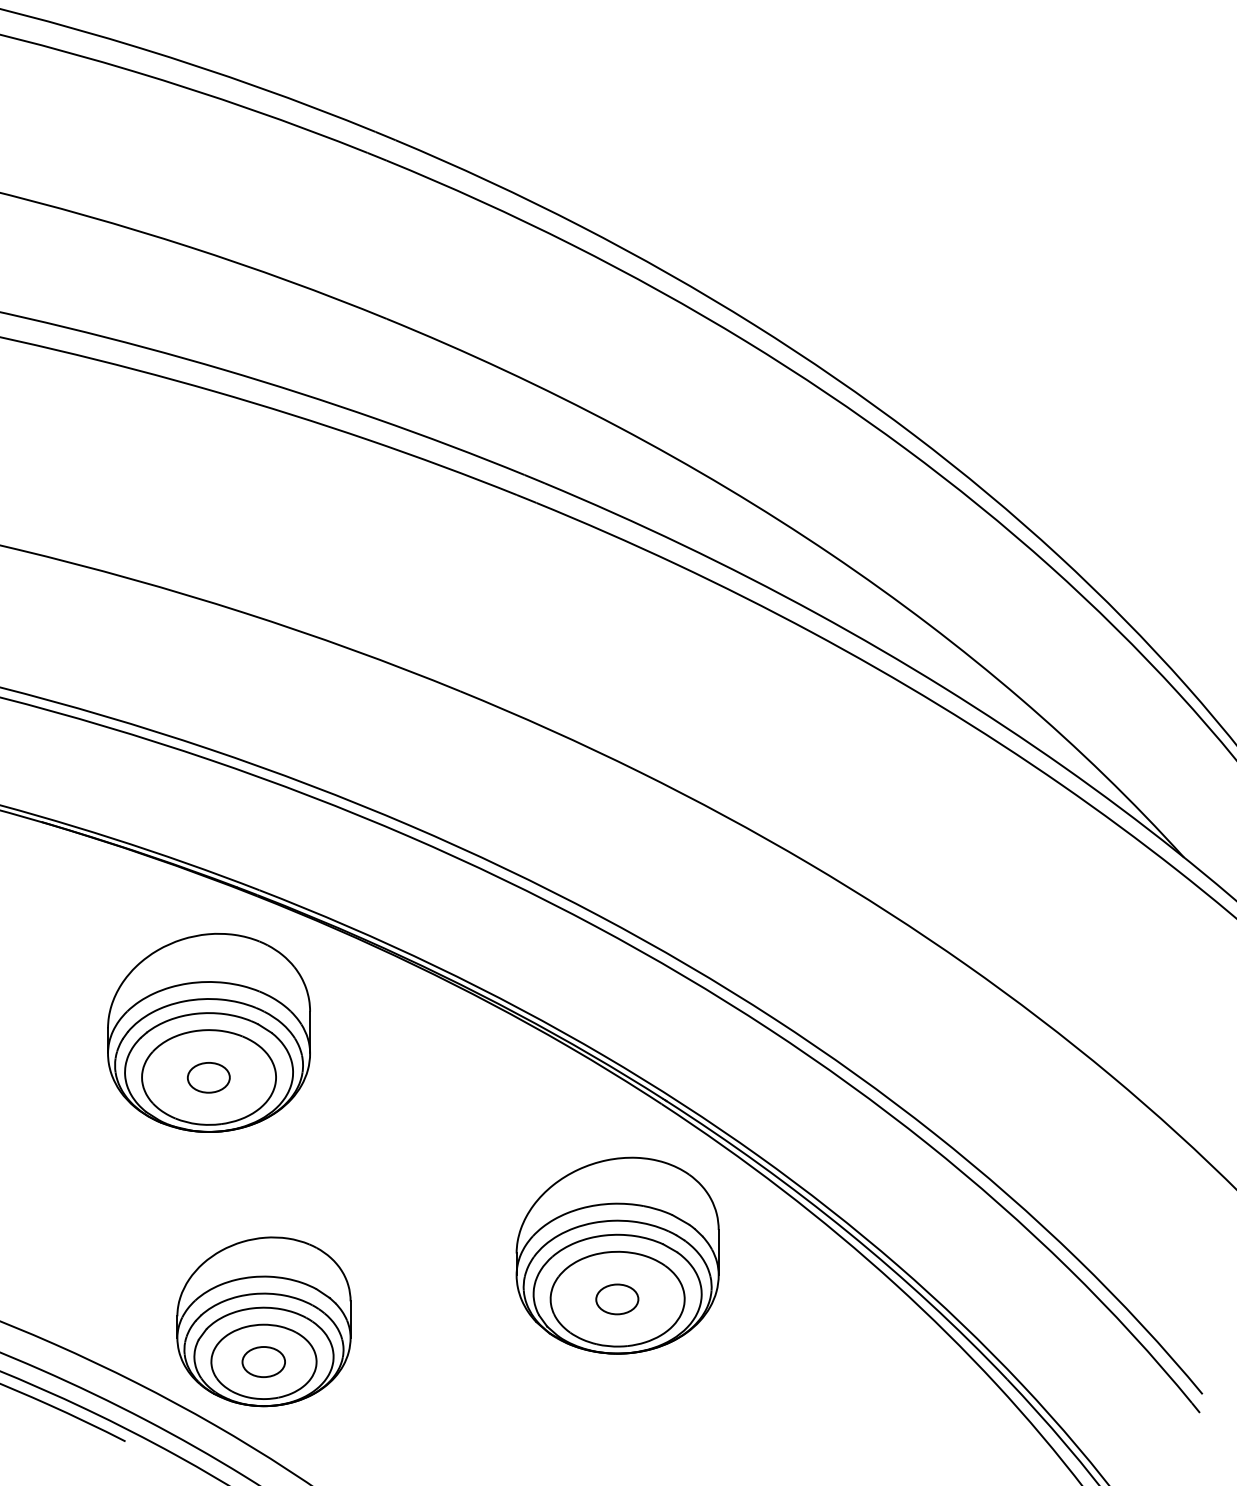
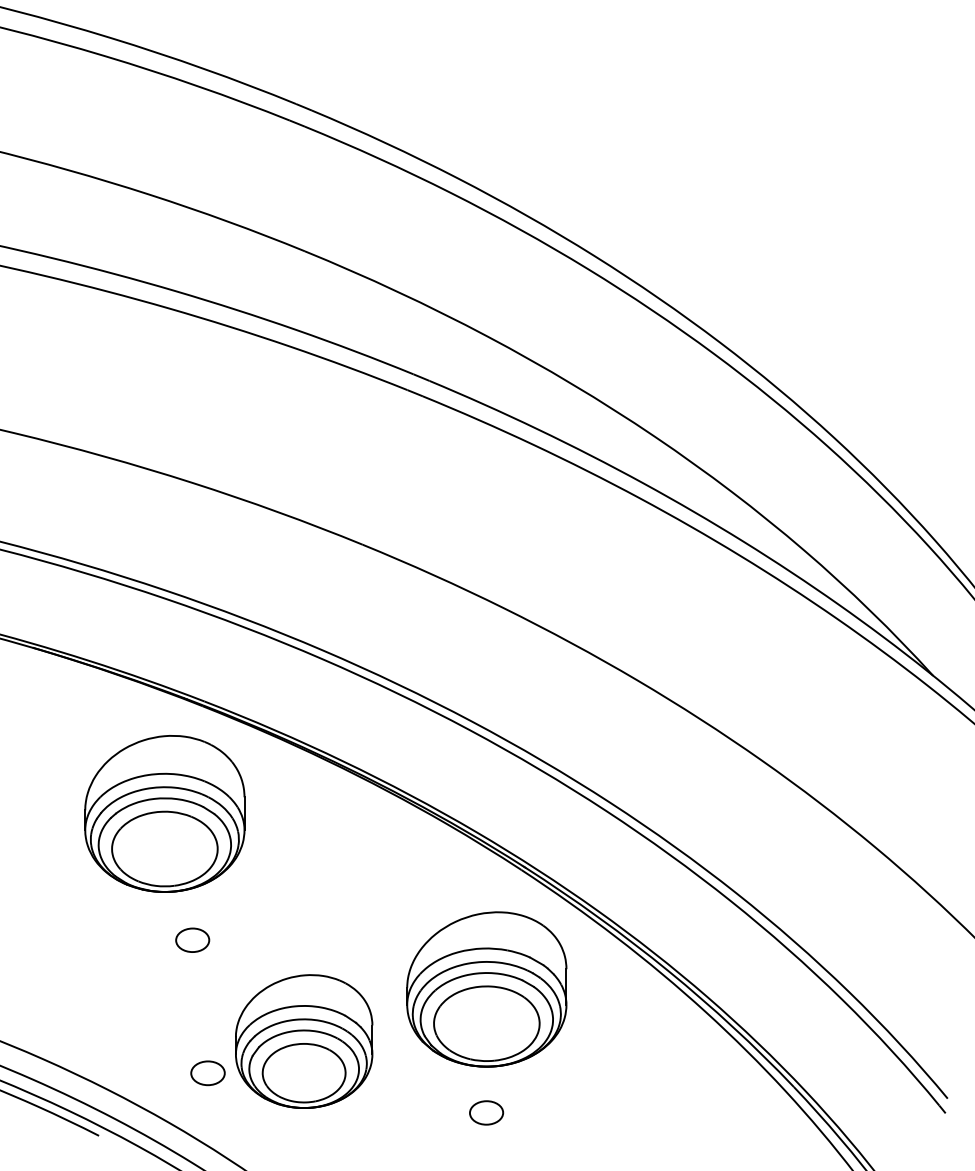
part: (208, 1076) -> (192, 939), moved
part: (617, 1298) -> (486, 1112), moved
part: (264, 1321) -> (304, 1041), moved

